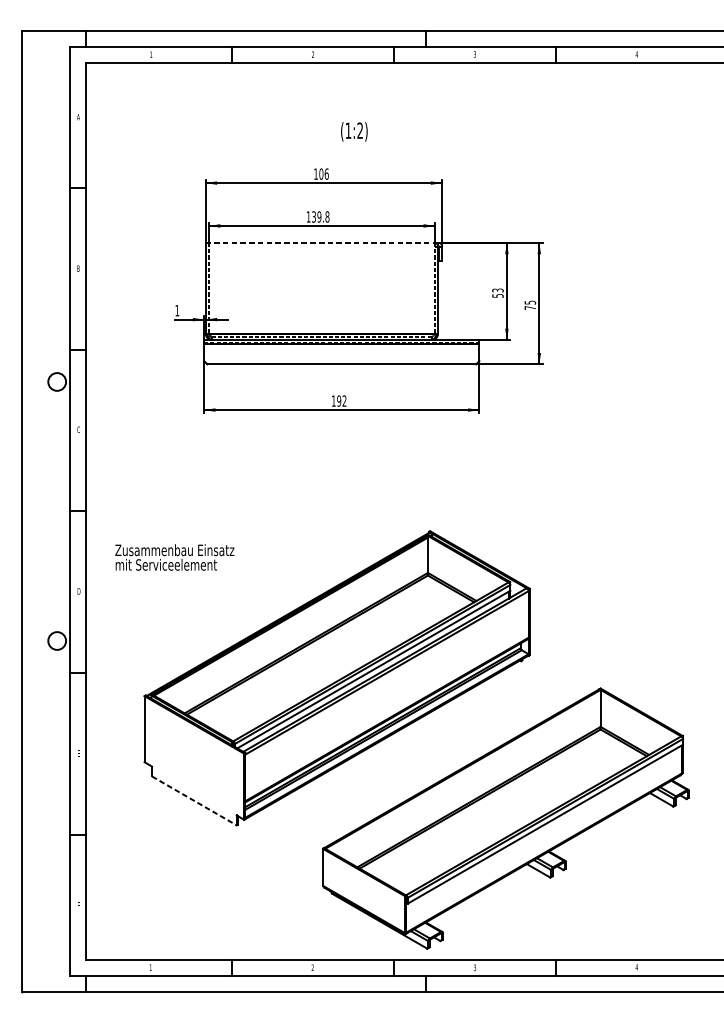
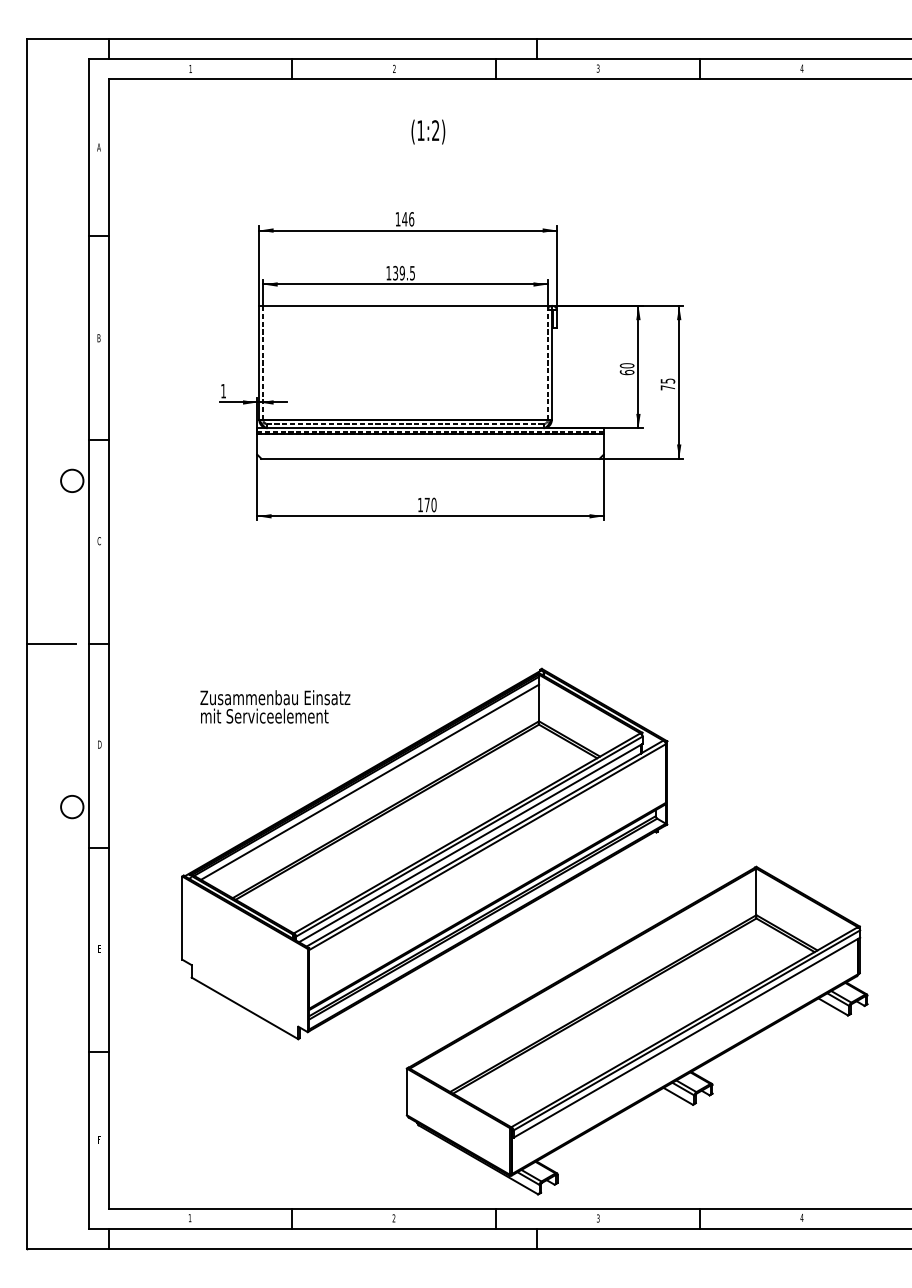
text: (354, 131) -> (428, 131), moved
text: (321, 174) -> (404, 219), 106 -> 146
text: (327, 216) -> (412, 272), 139.8 -> 139.5
line: (321, 242) -> (405, 305), dashed -> solid
text: (497, 293) -> (626, 369), 53 -> 60
text: (341, 400) -> (430, 504), 192 -> 170
line: (40, 511) -> (51, 644), added
text: (174, 557) -> (275, 706), moved
line: (294, 620) -> (370, 781), added
line: (194, 801) -> (245, 1008), dashed -> solid

